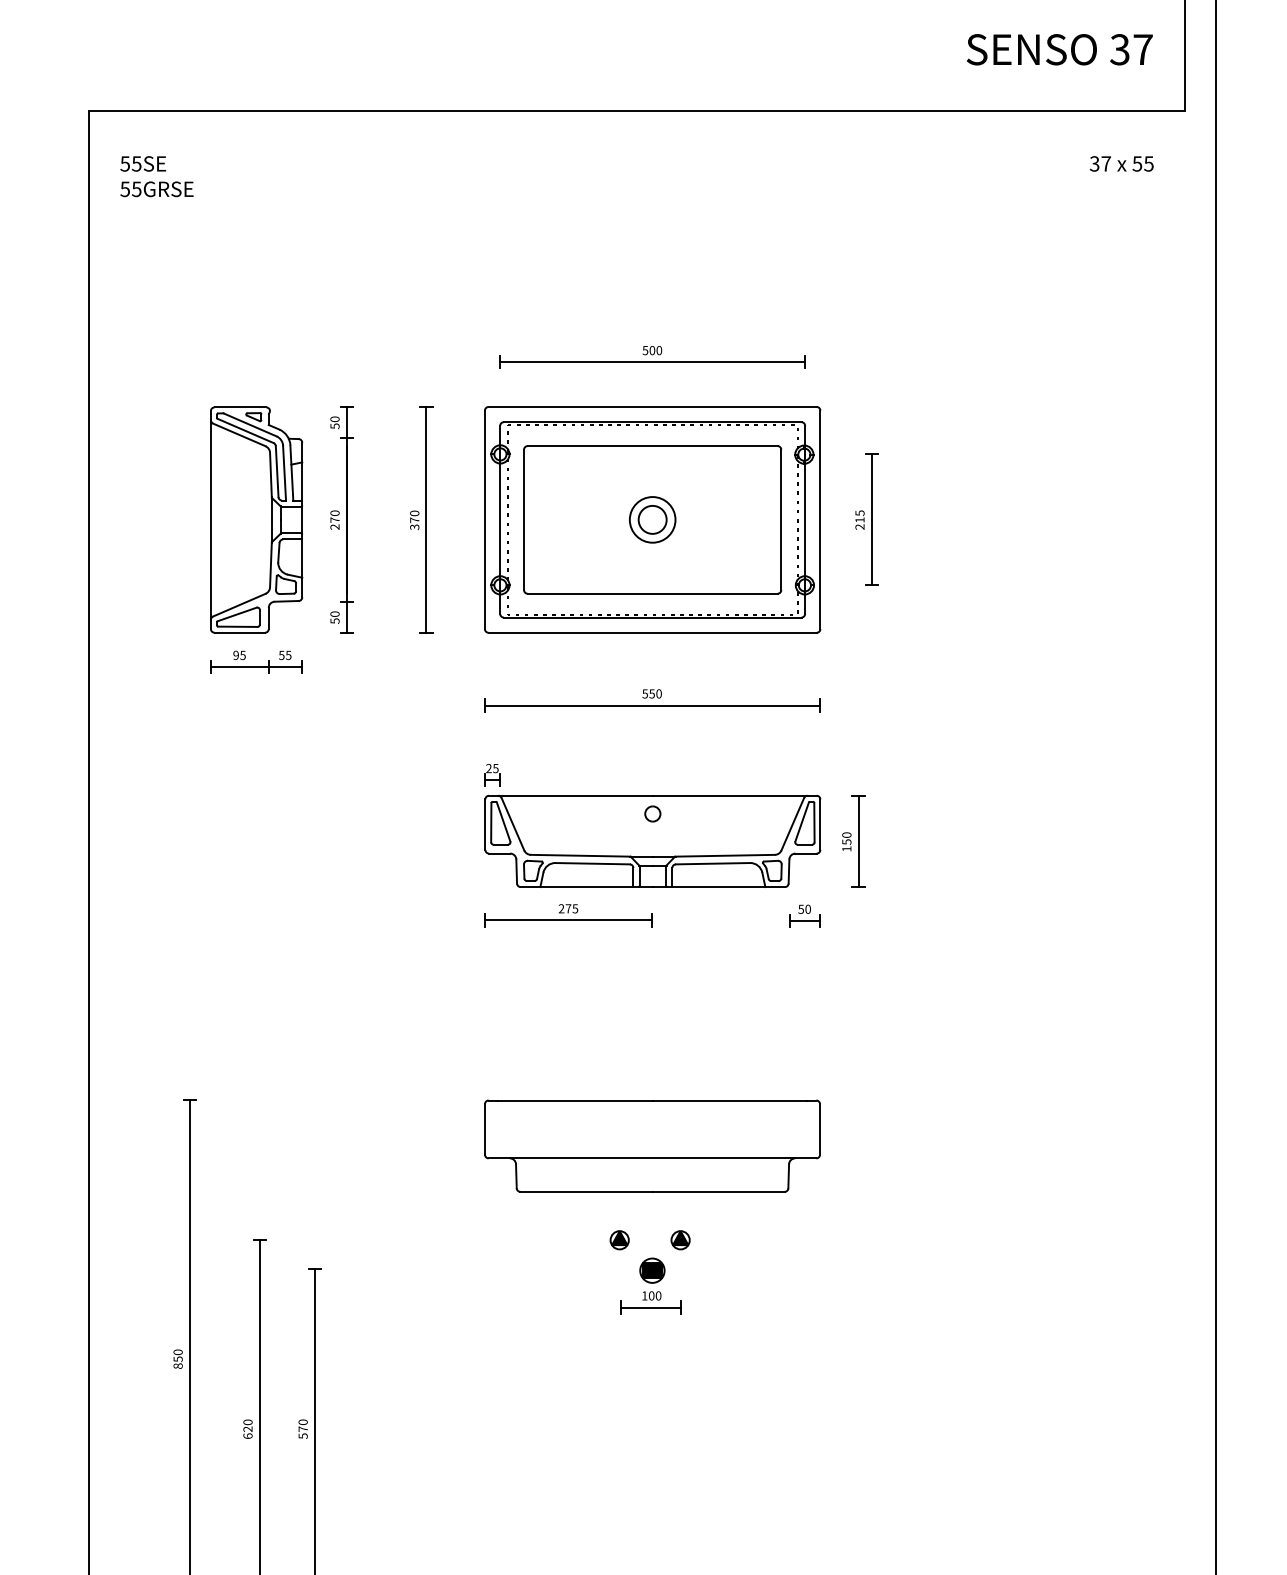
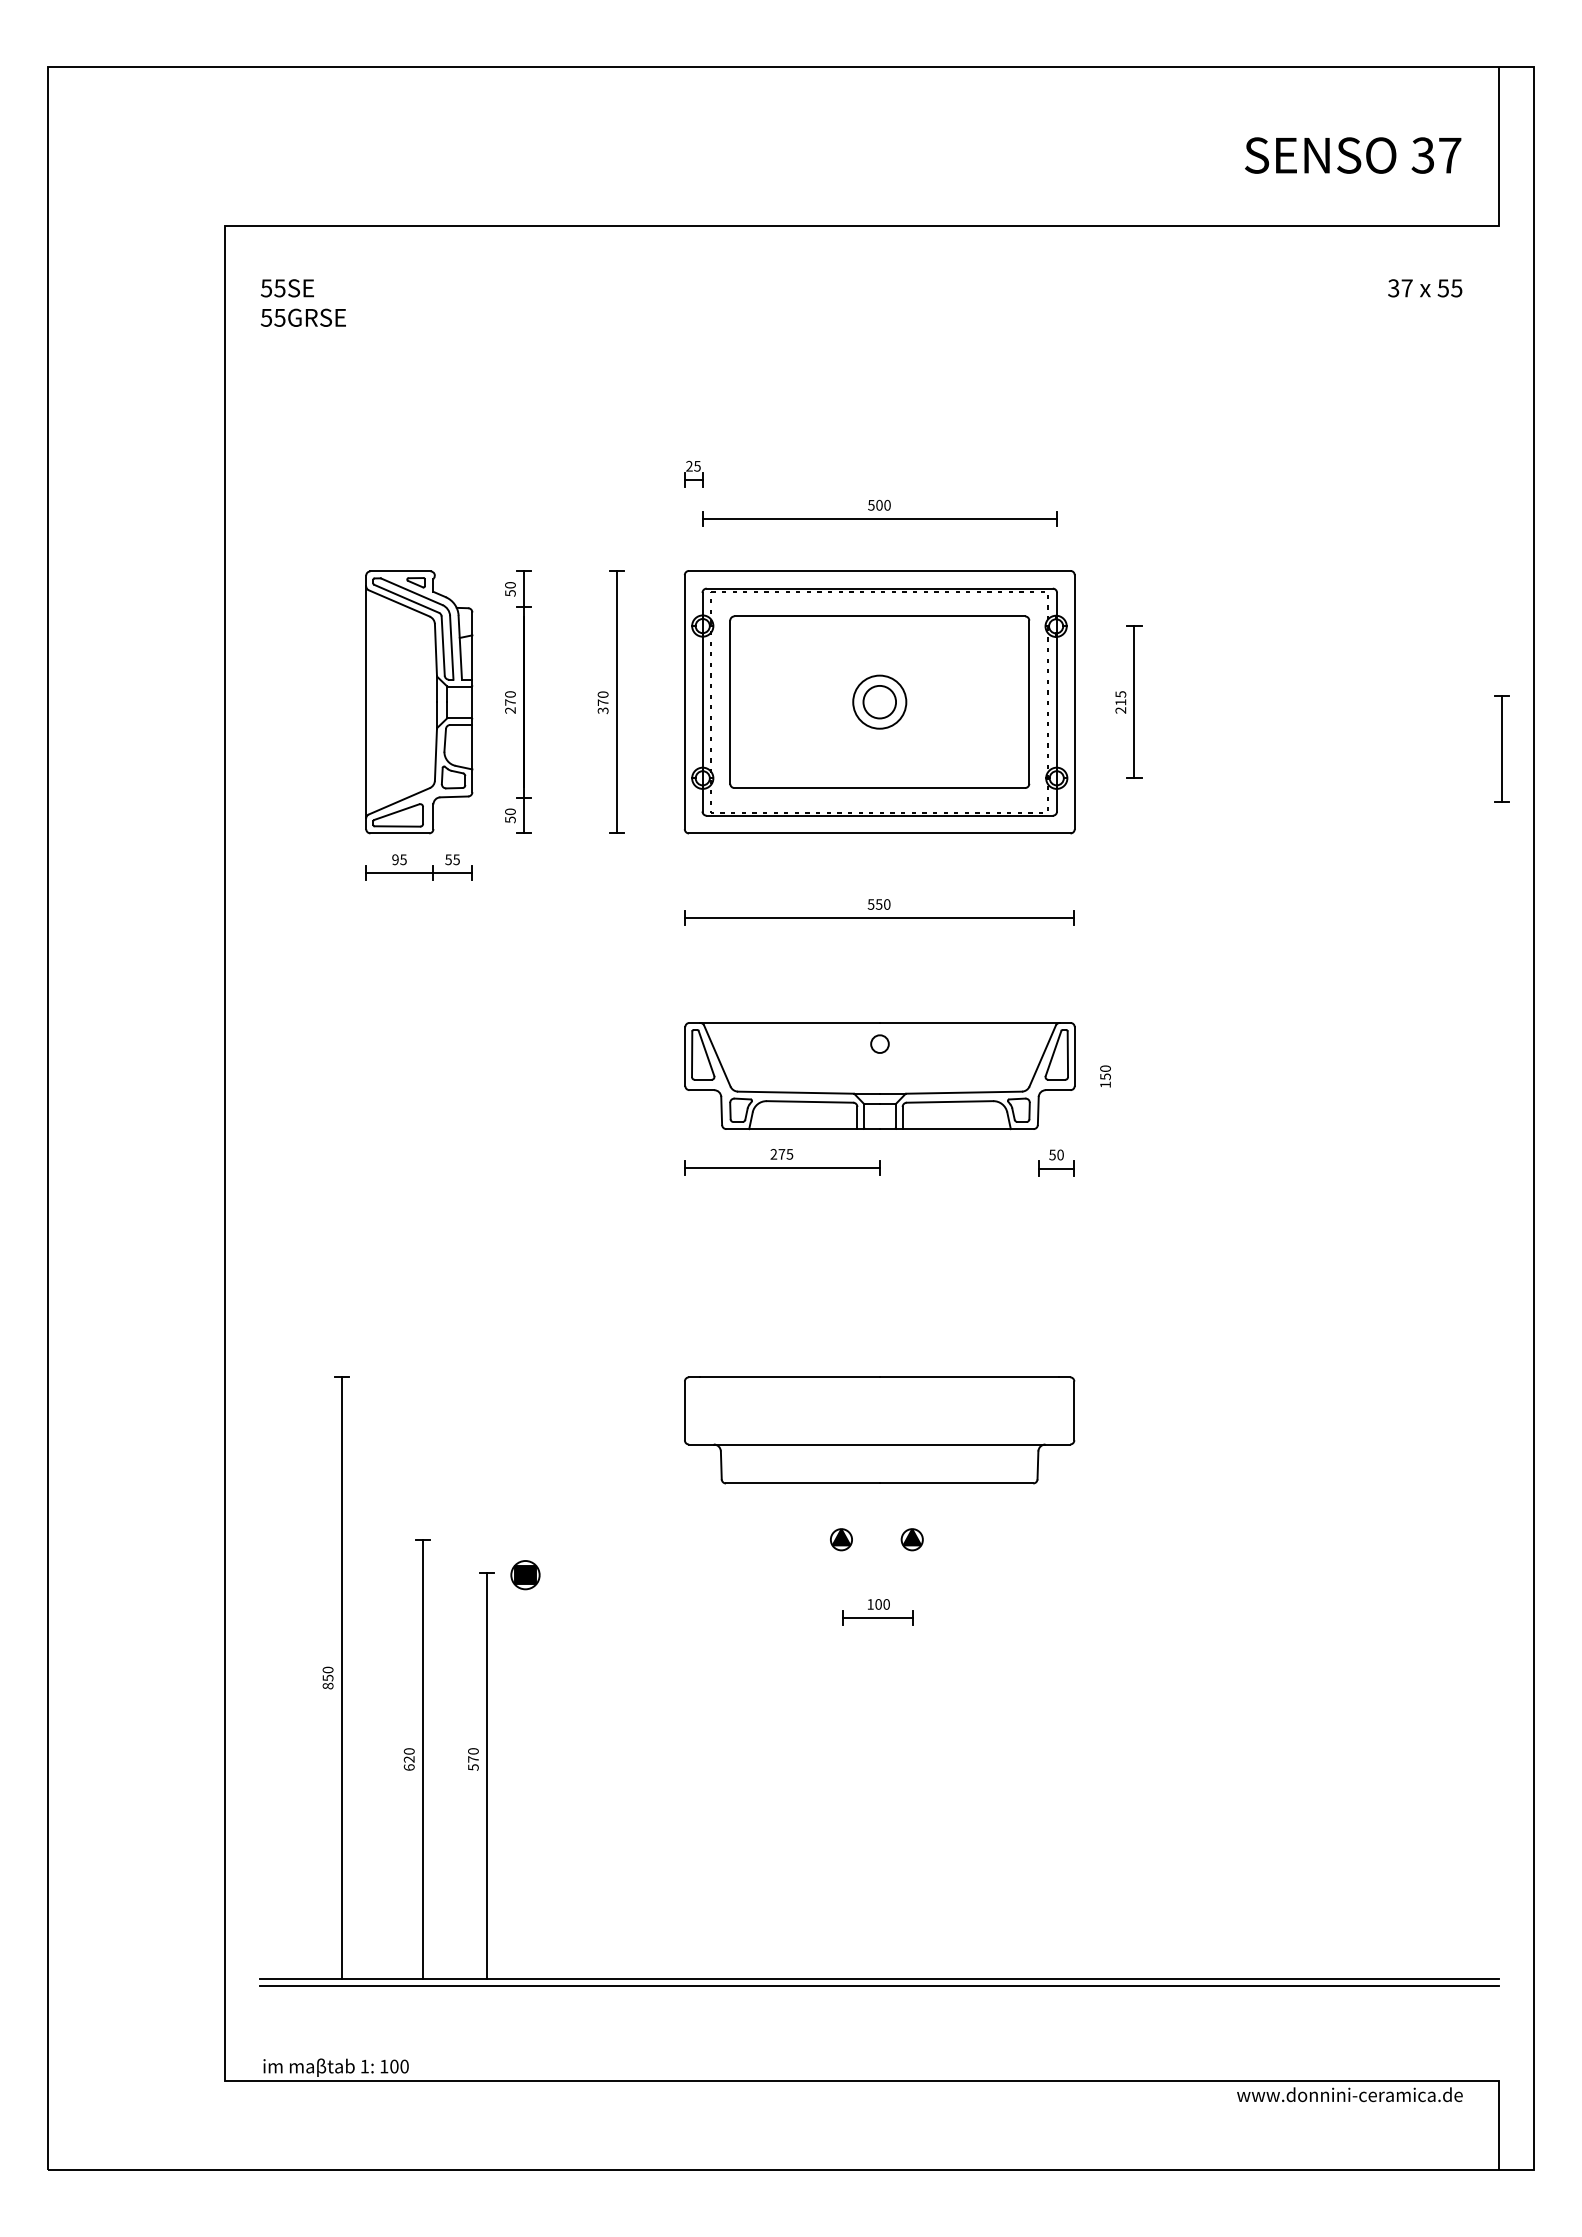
part: (492, 774) -> (693, 473), moved
part: (857, 840) -> (1501, 748), moved
part: (652, 1271) -> (525, 1575), moved

